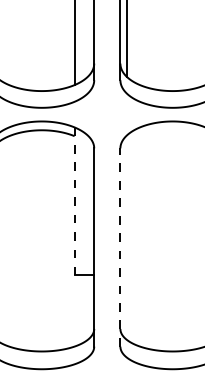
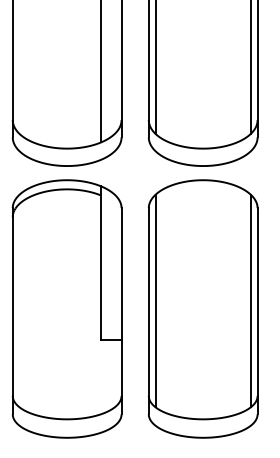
line: (74, 201) -> (101, 263), dashed -> solid
line: (126, 237) -> (155, 300), added
line: (120, 246) -> (148, 310), dashed -> solid

